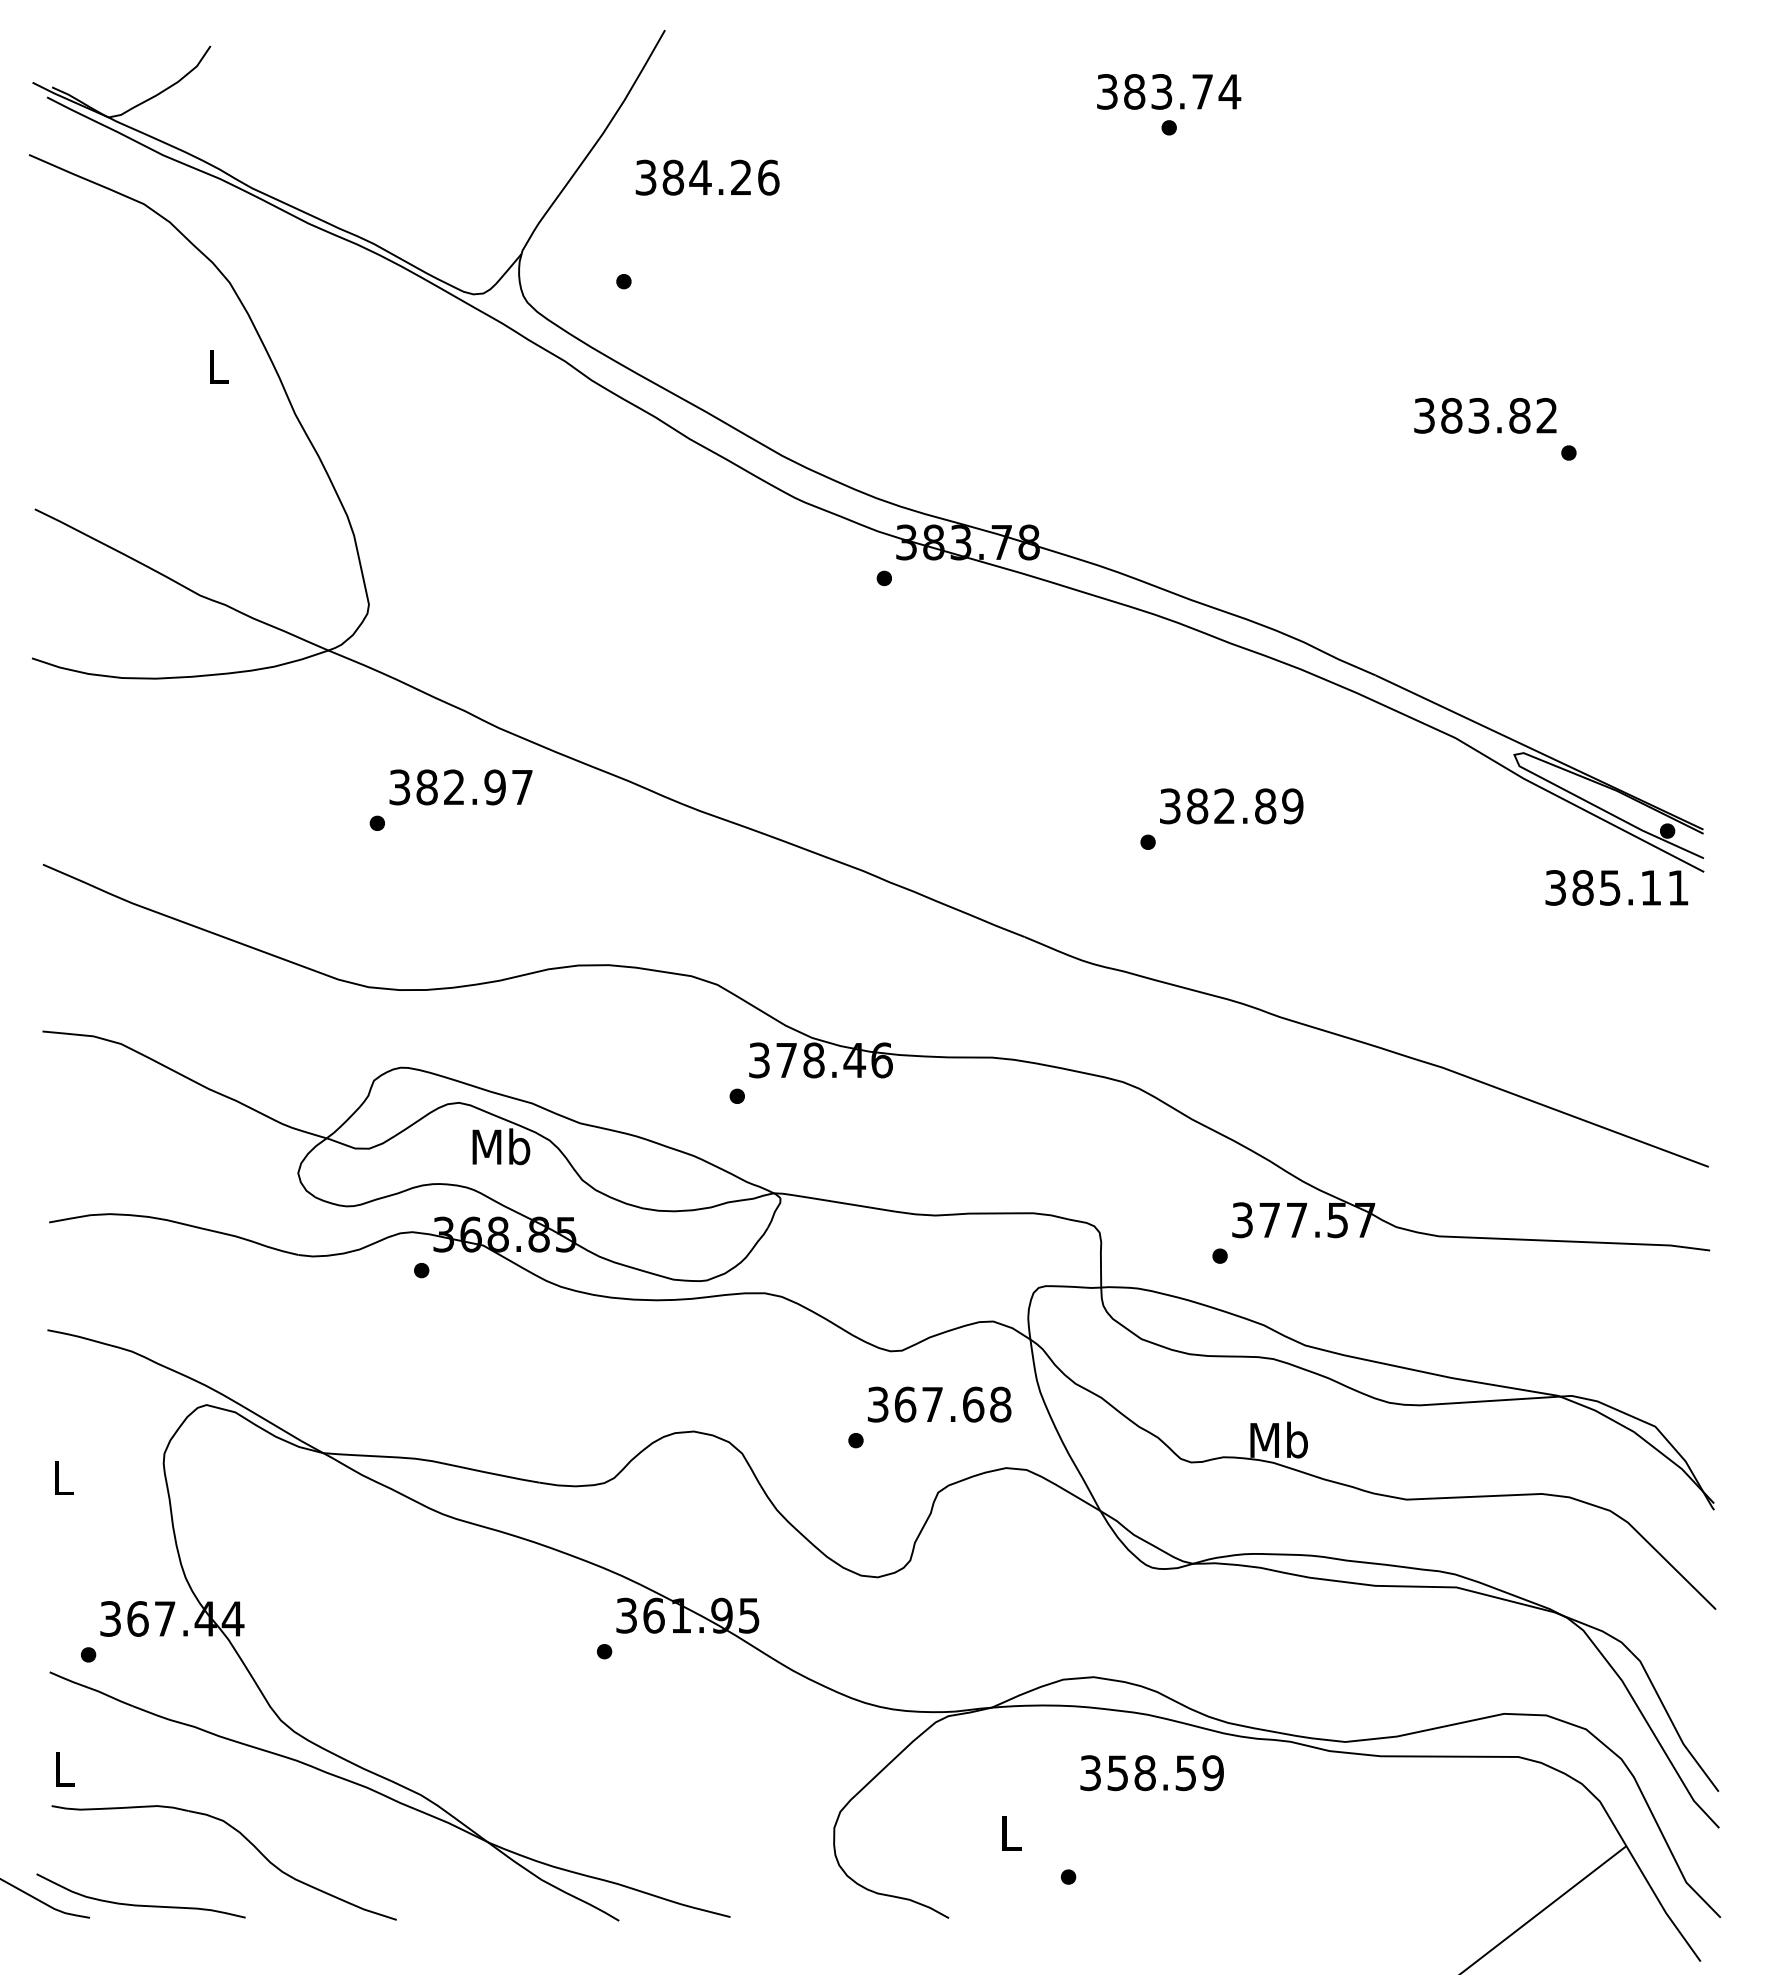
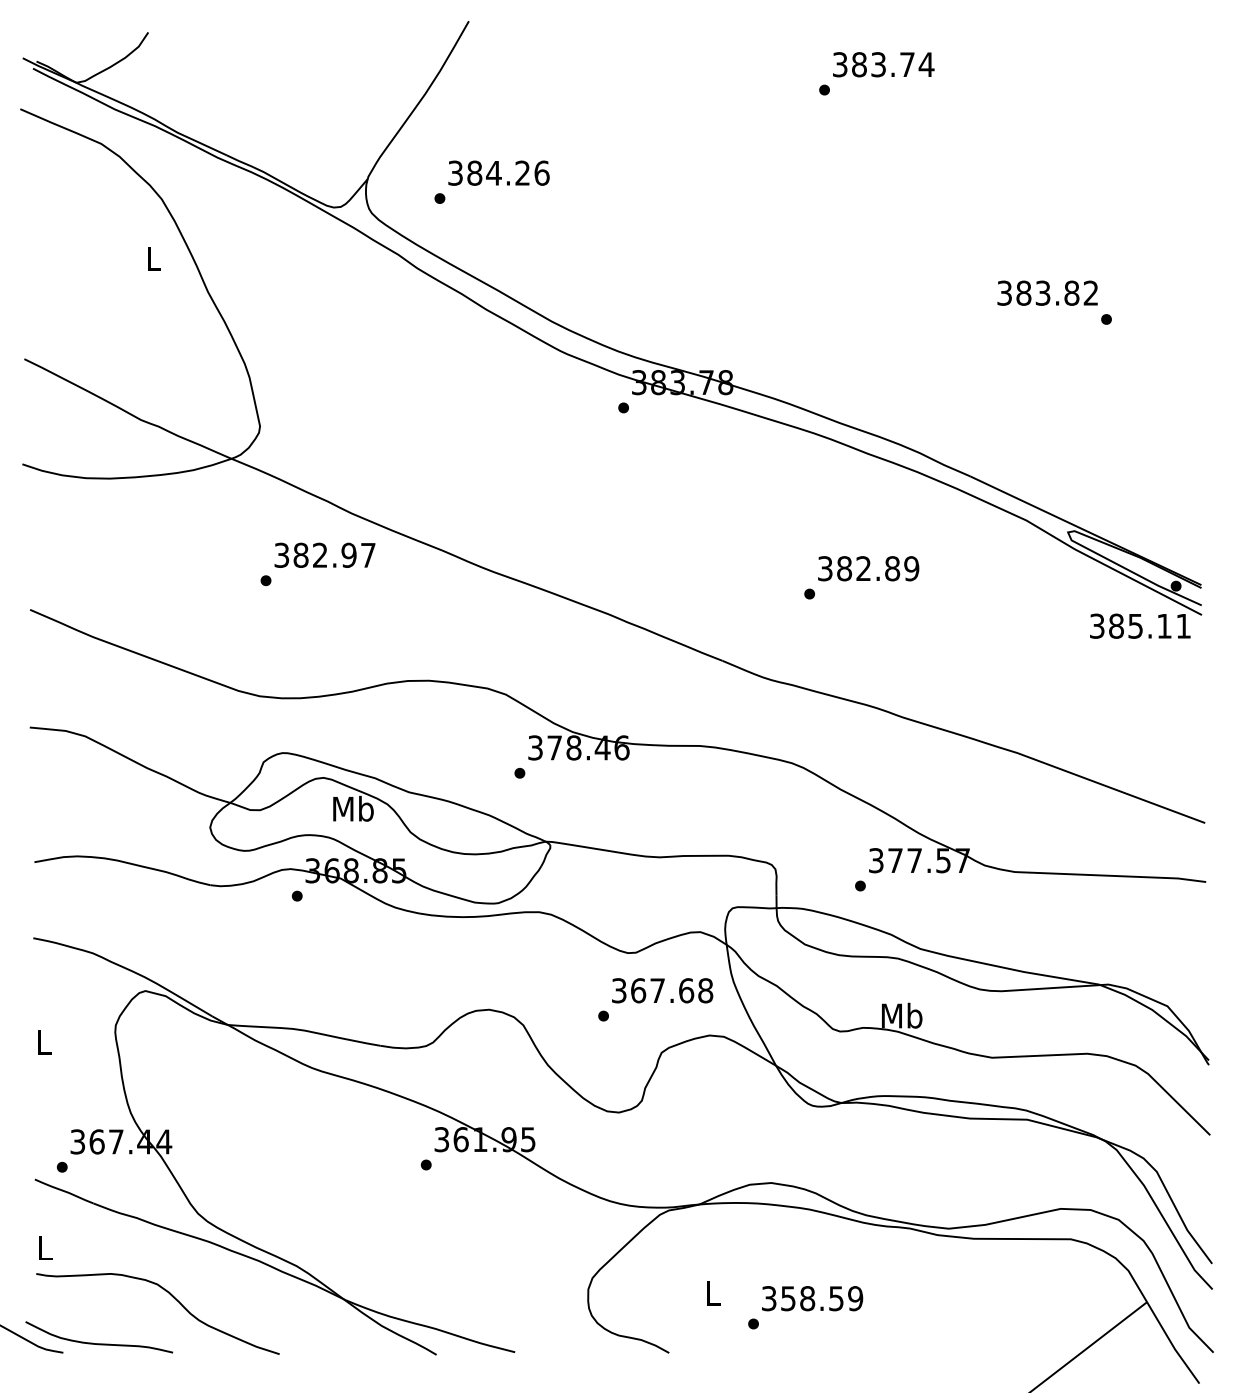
text: (1169, 91) -> (884, 64), moved
text: (707, 177) -> (498, 173), moved
text: (1151, 1773) -> (812, 1298), moved

